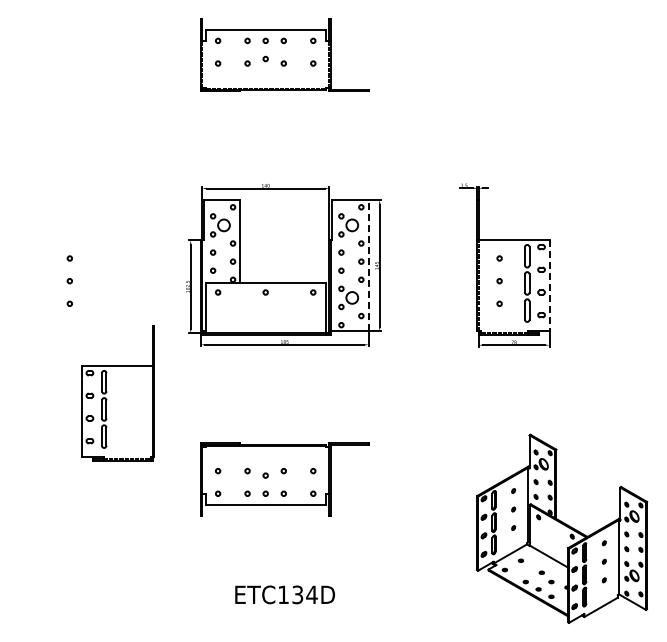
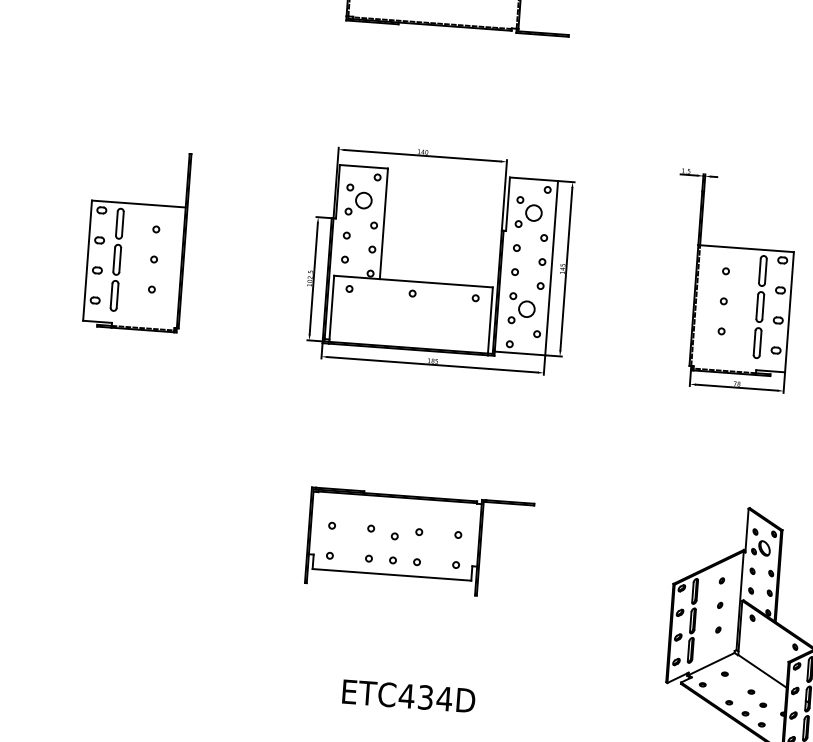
line: (368, 265) -> (551, 267), dashed -> solid
line: (549, 286) -> (789, 313), dashed -> solid
part: (117, 393) -> (136, 240), moved
text: (283, 594) -> (406, 695), ETC134D -> ETC434D

